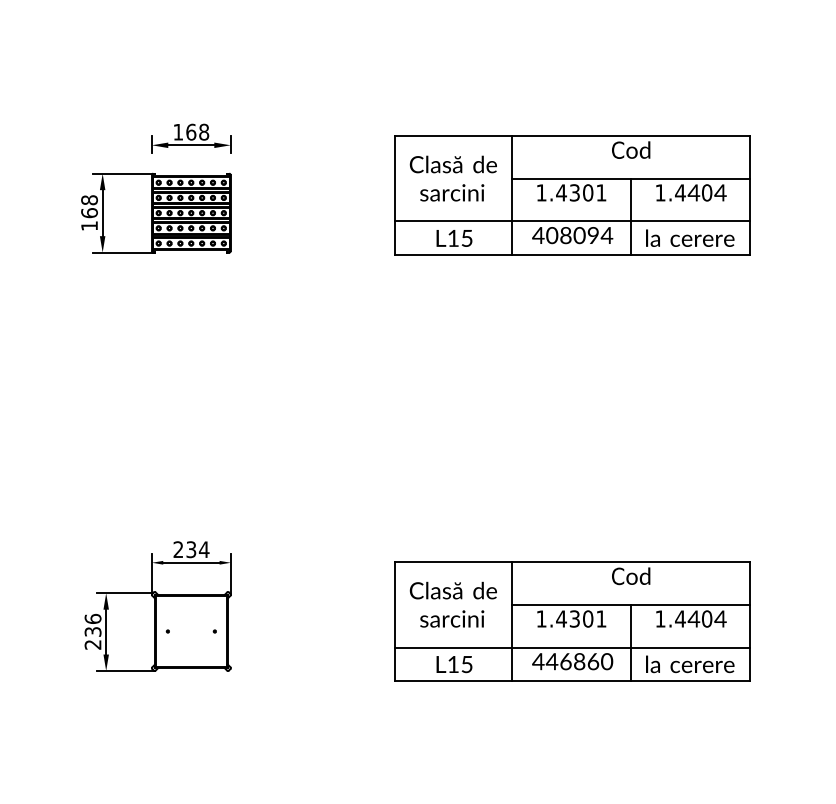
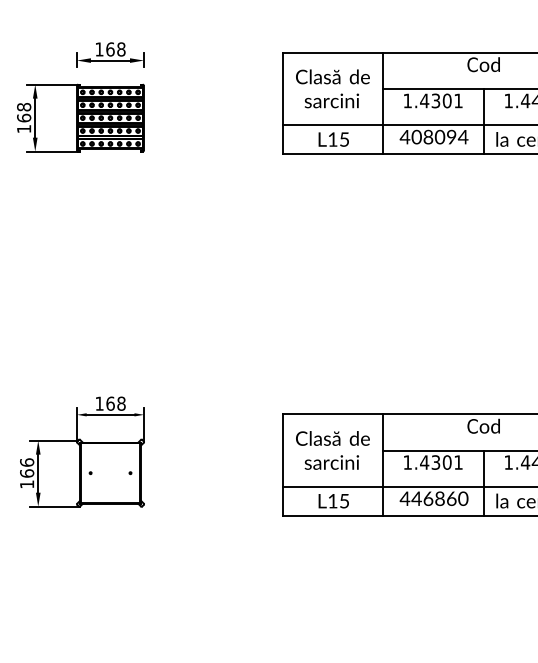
text: (191, 549) -> (110, 403), 234 -> 168
text: (92, 637) -> (26, 478), 236 -> 166

